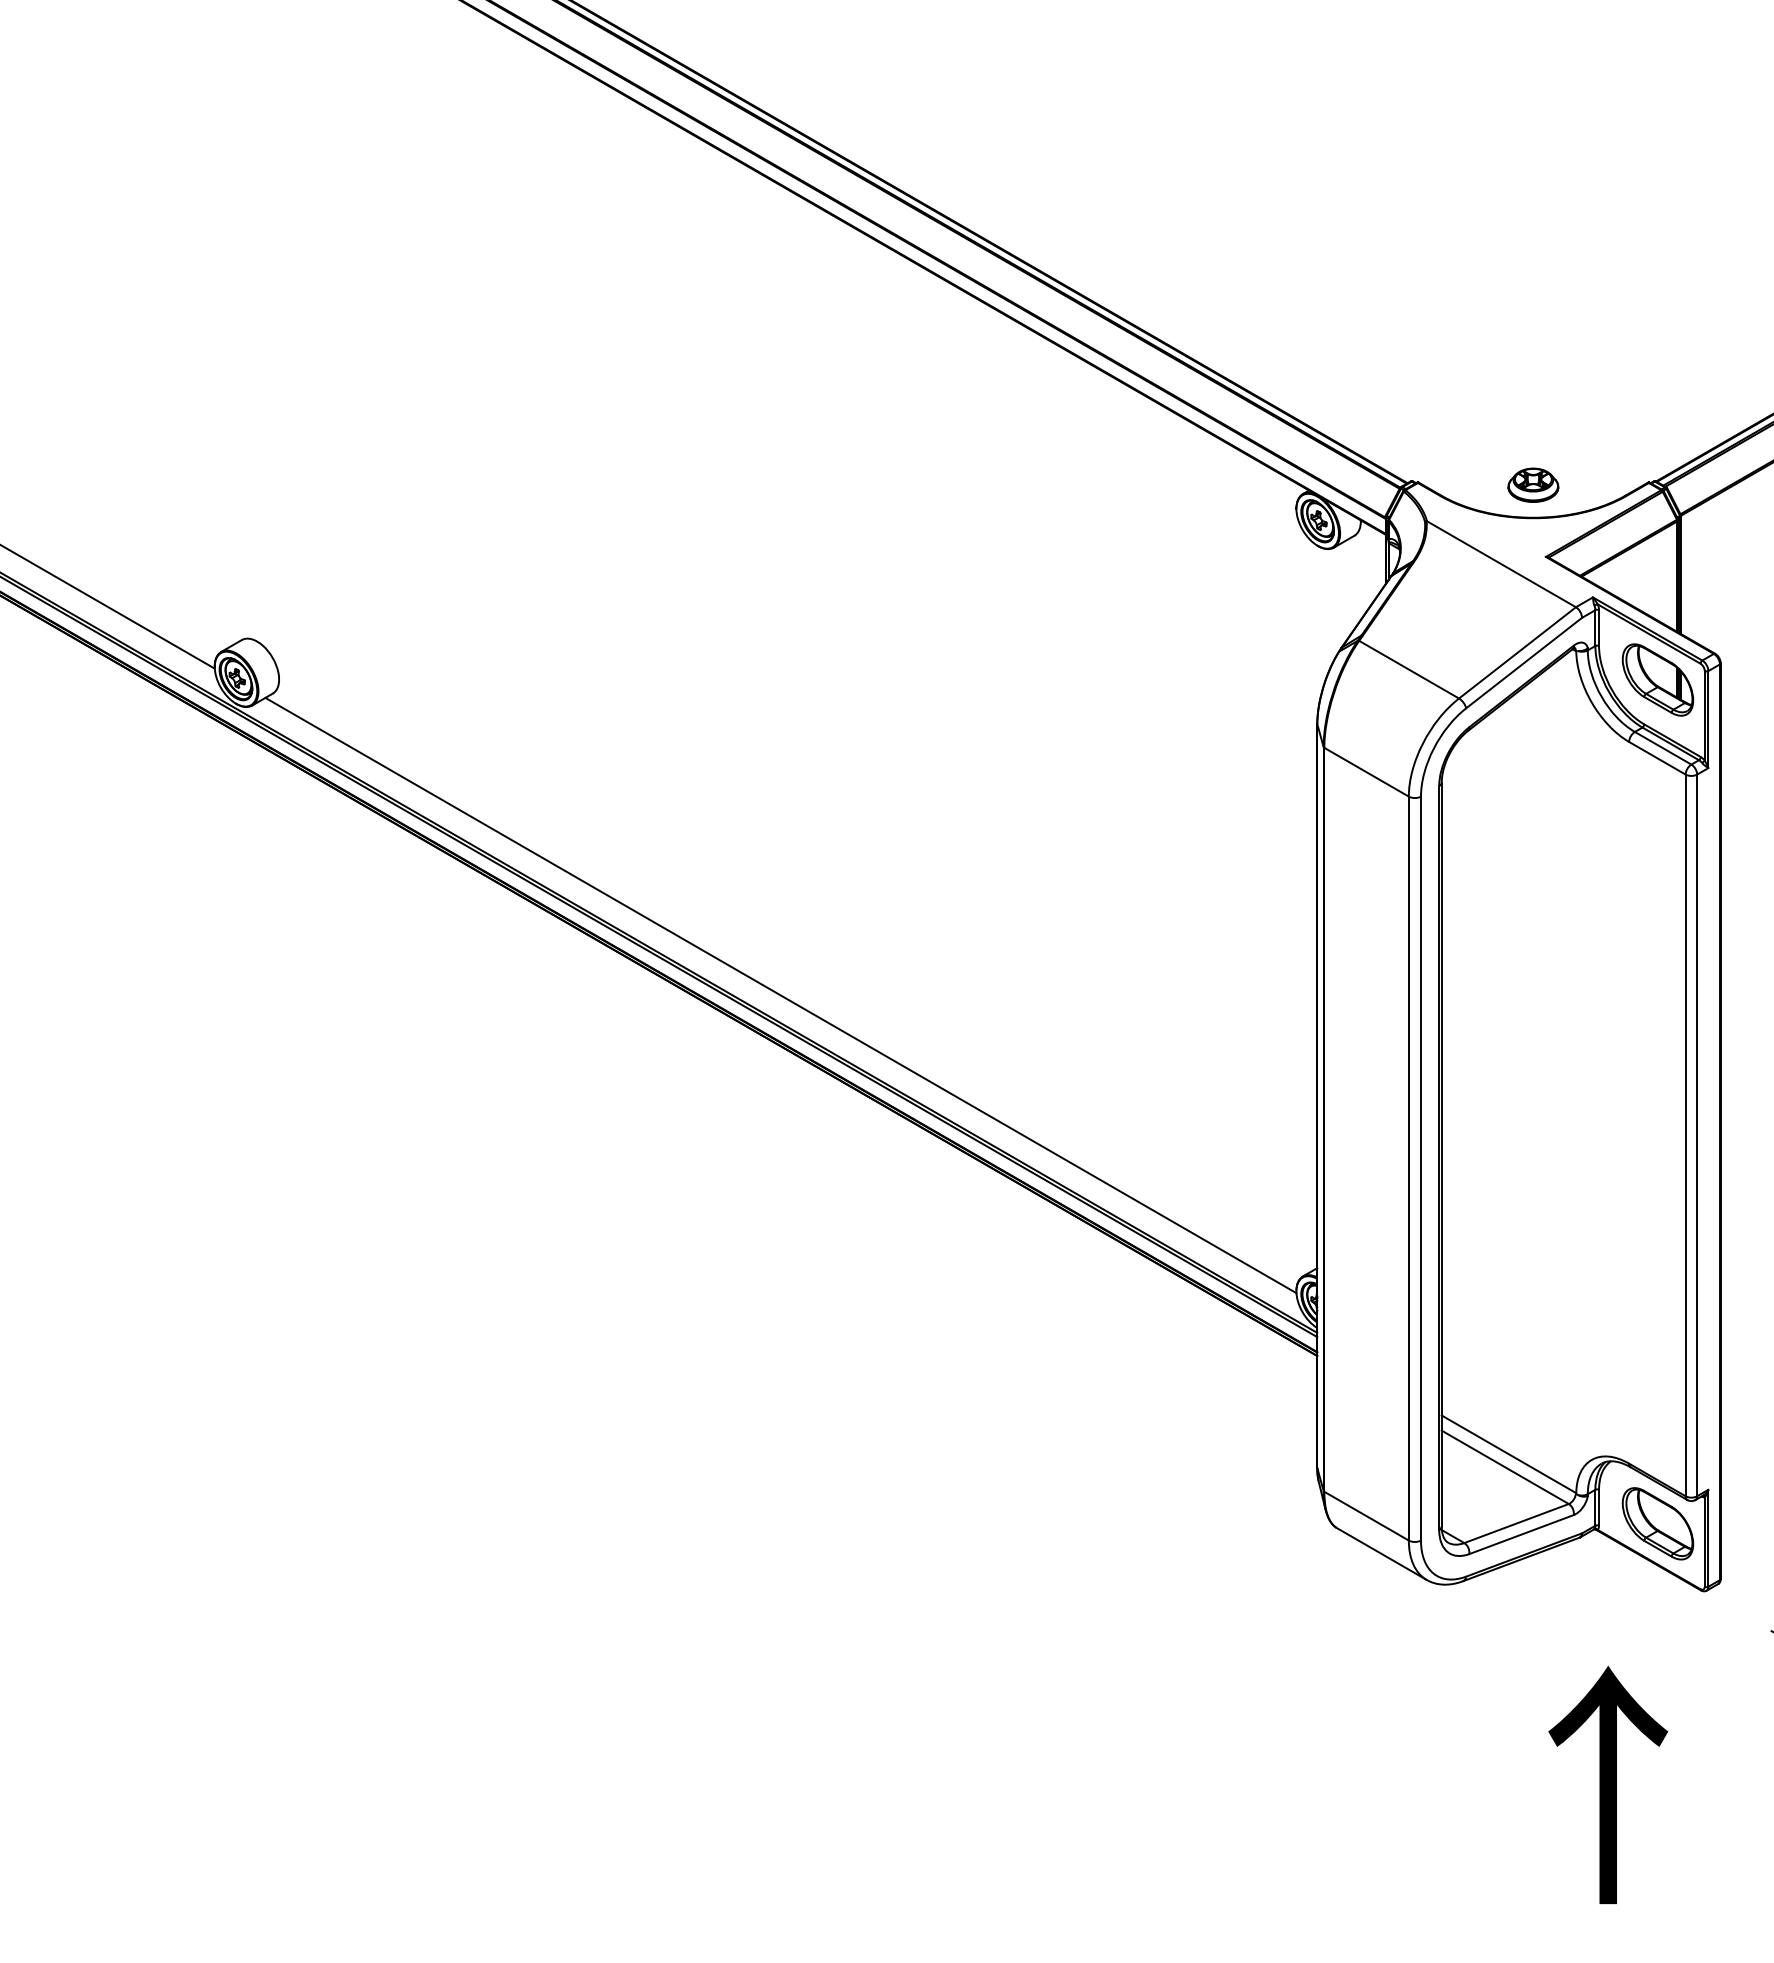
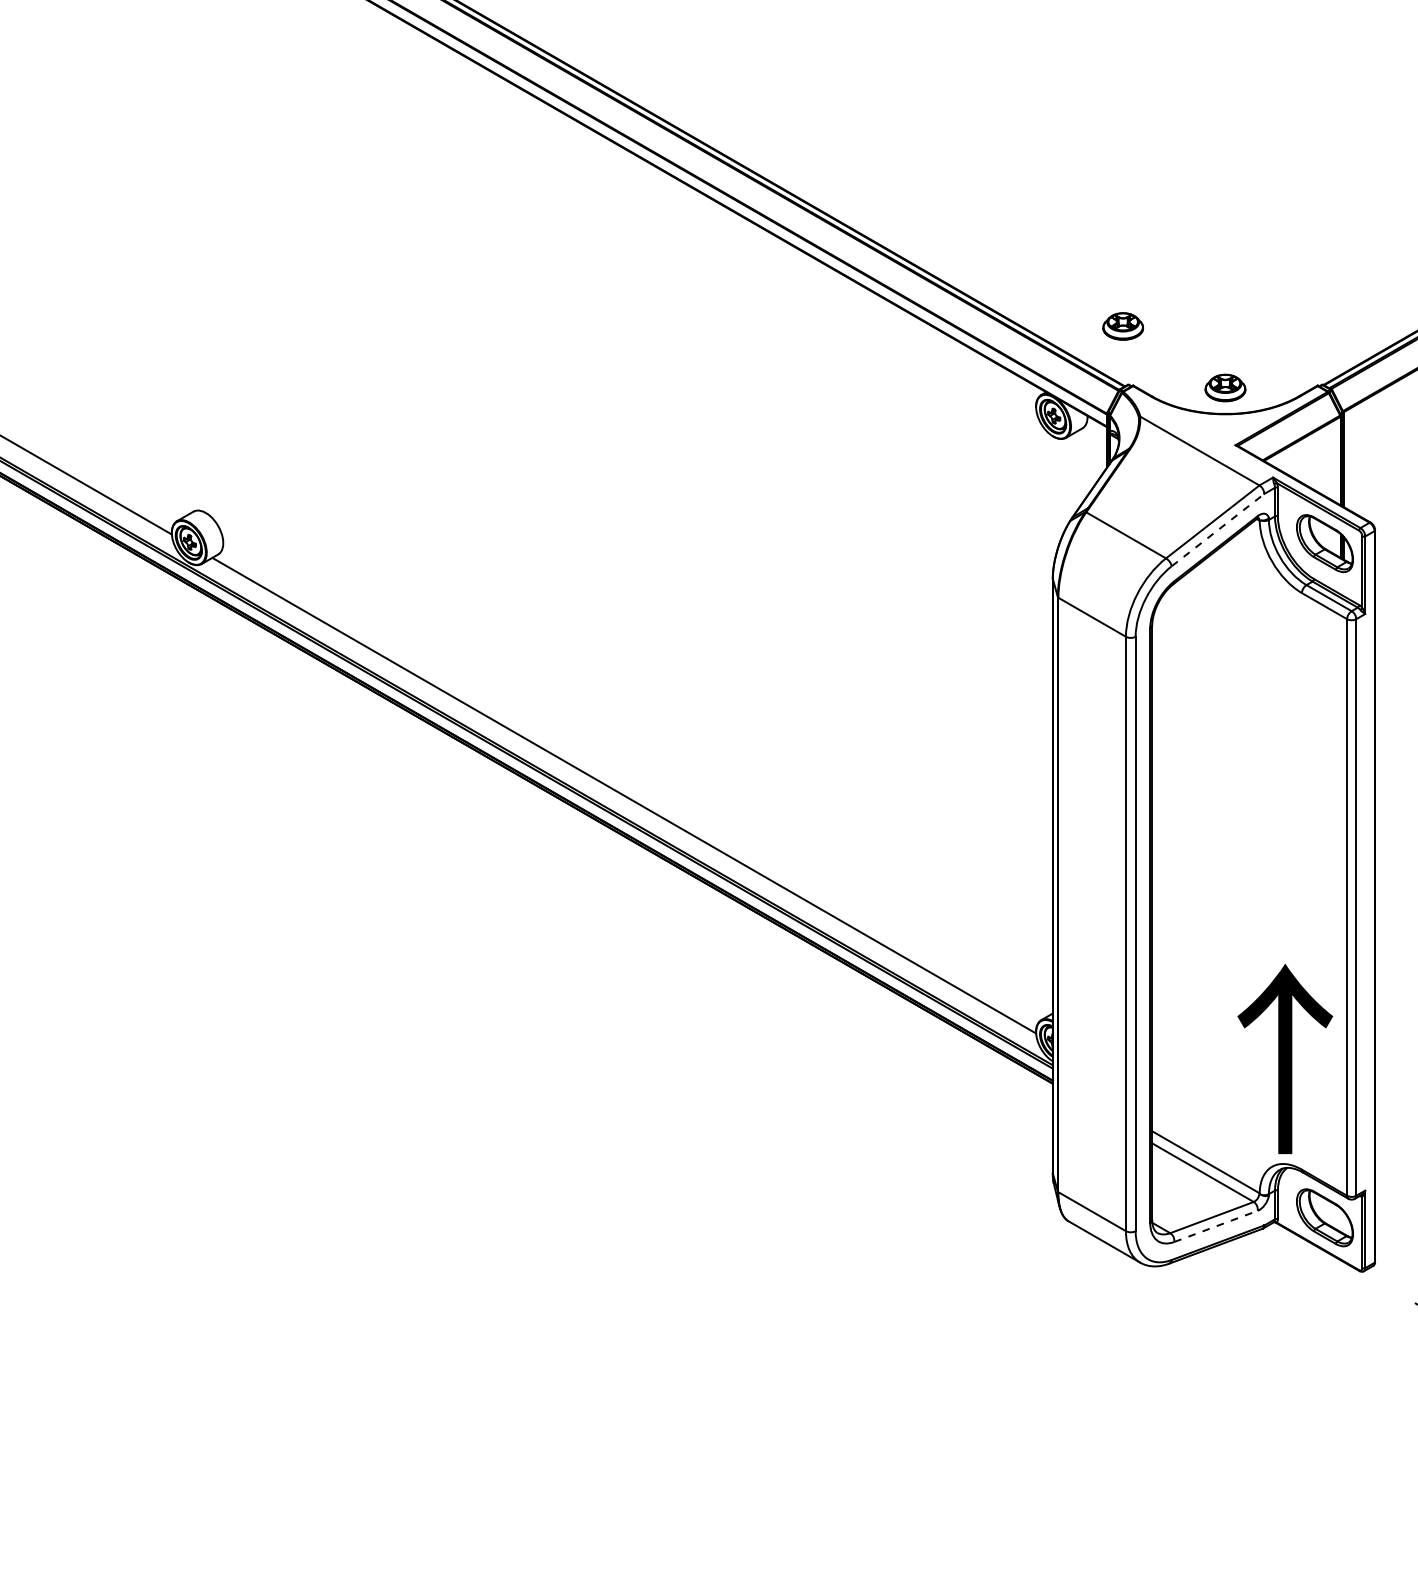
part: (1405, 407) -> (1123, 325), added
line: (1524, 662) -> (1218, 529), solid -> dashed
line: (1521, 1534) -> (1215, 1226), solid -> dashed
text: (1608, 1784) -> (1285, 1058), moved

